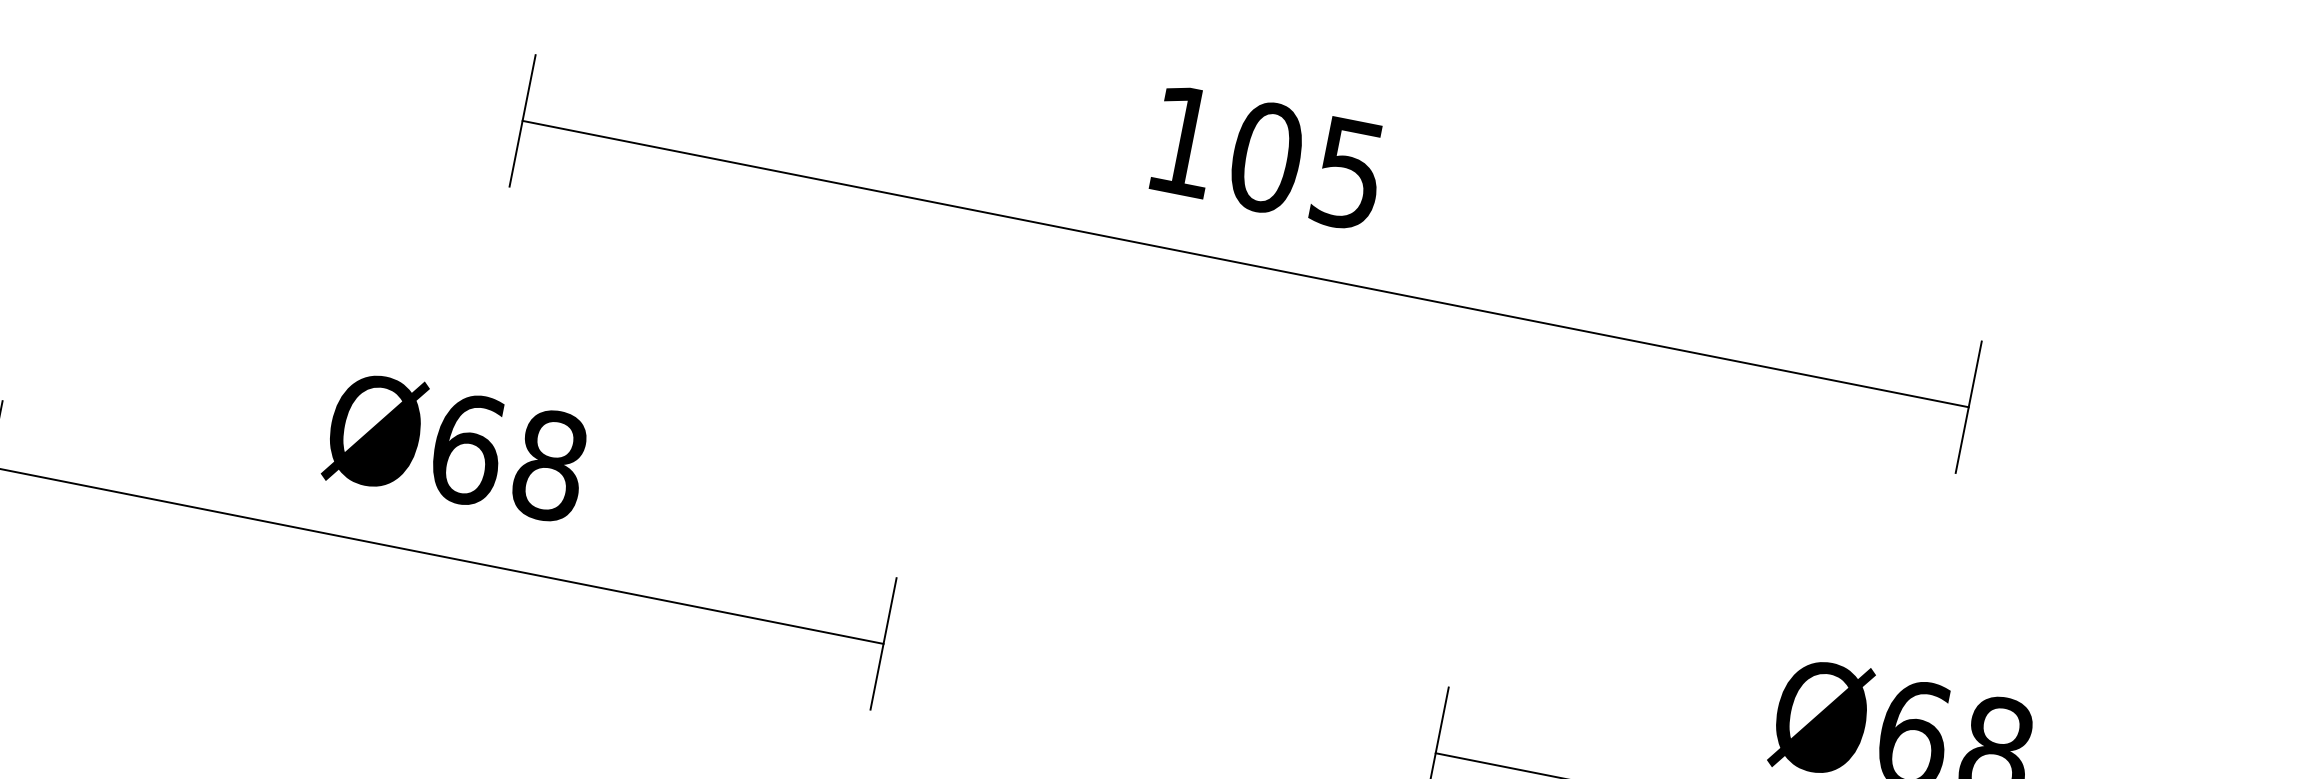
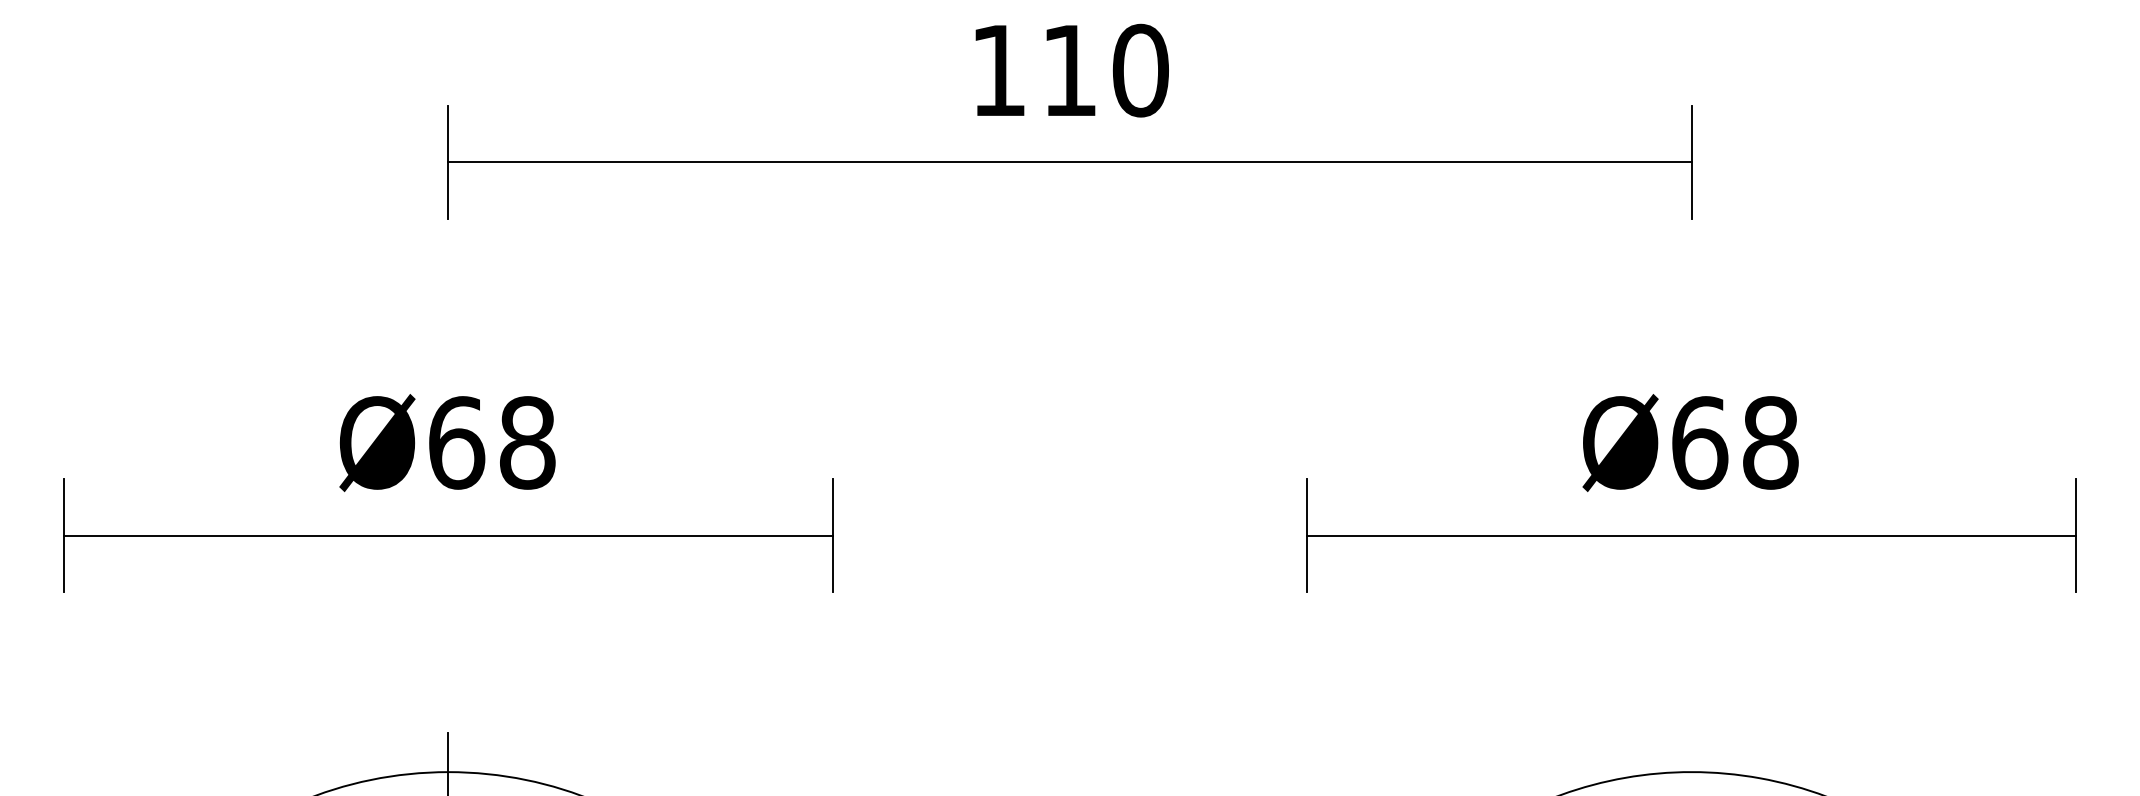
text: (1308, 165) -> (1105, 70), 105 -> 110

